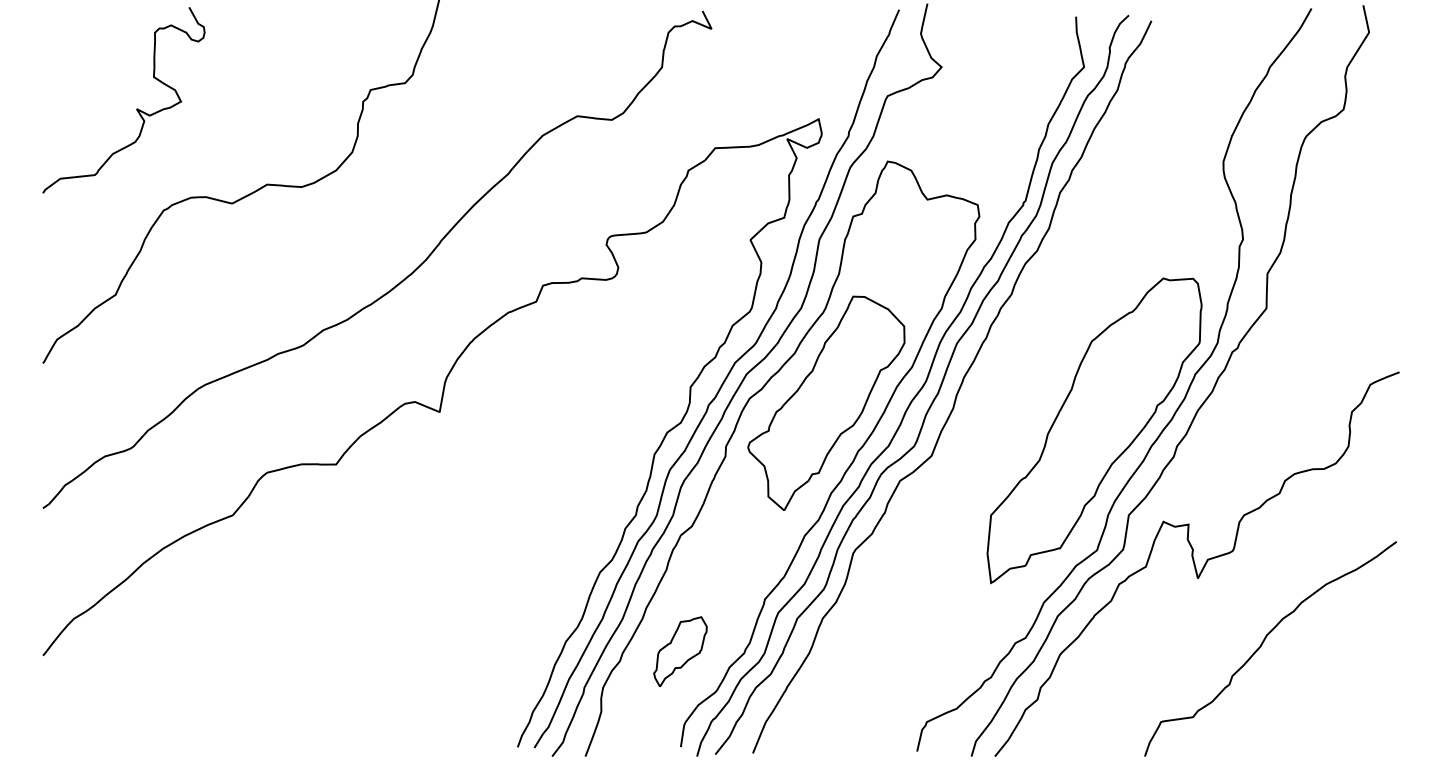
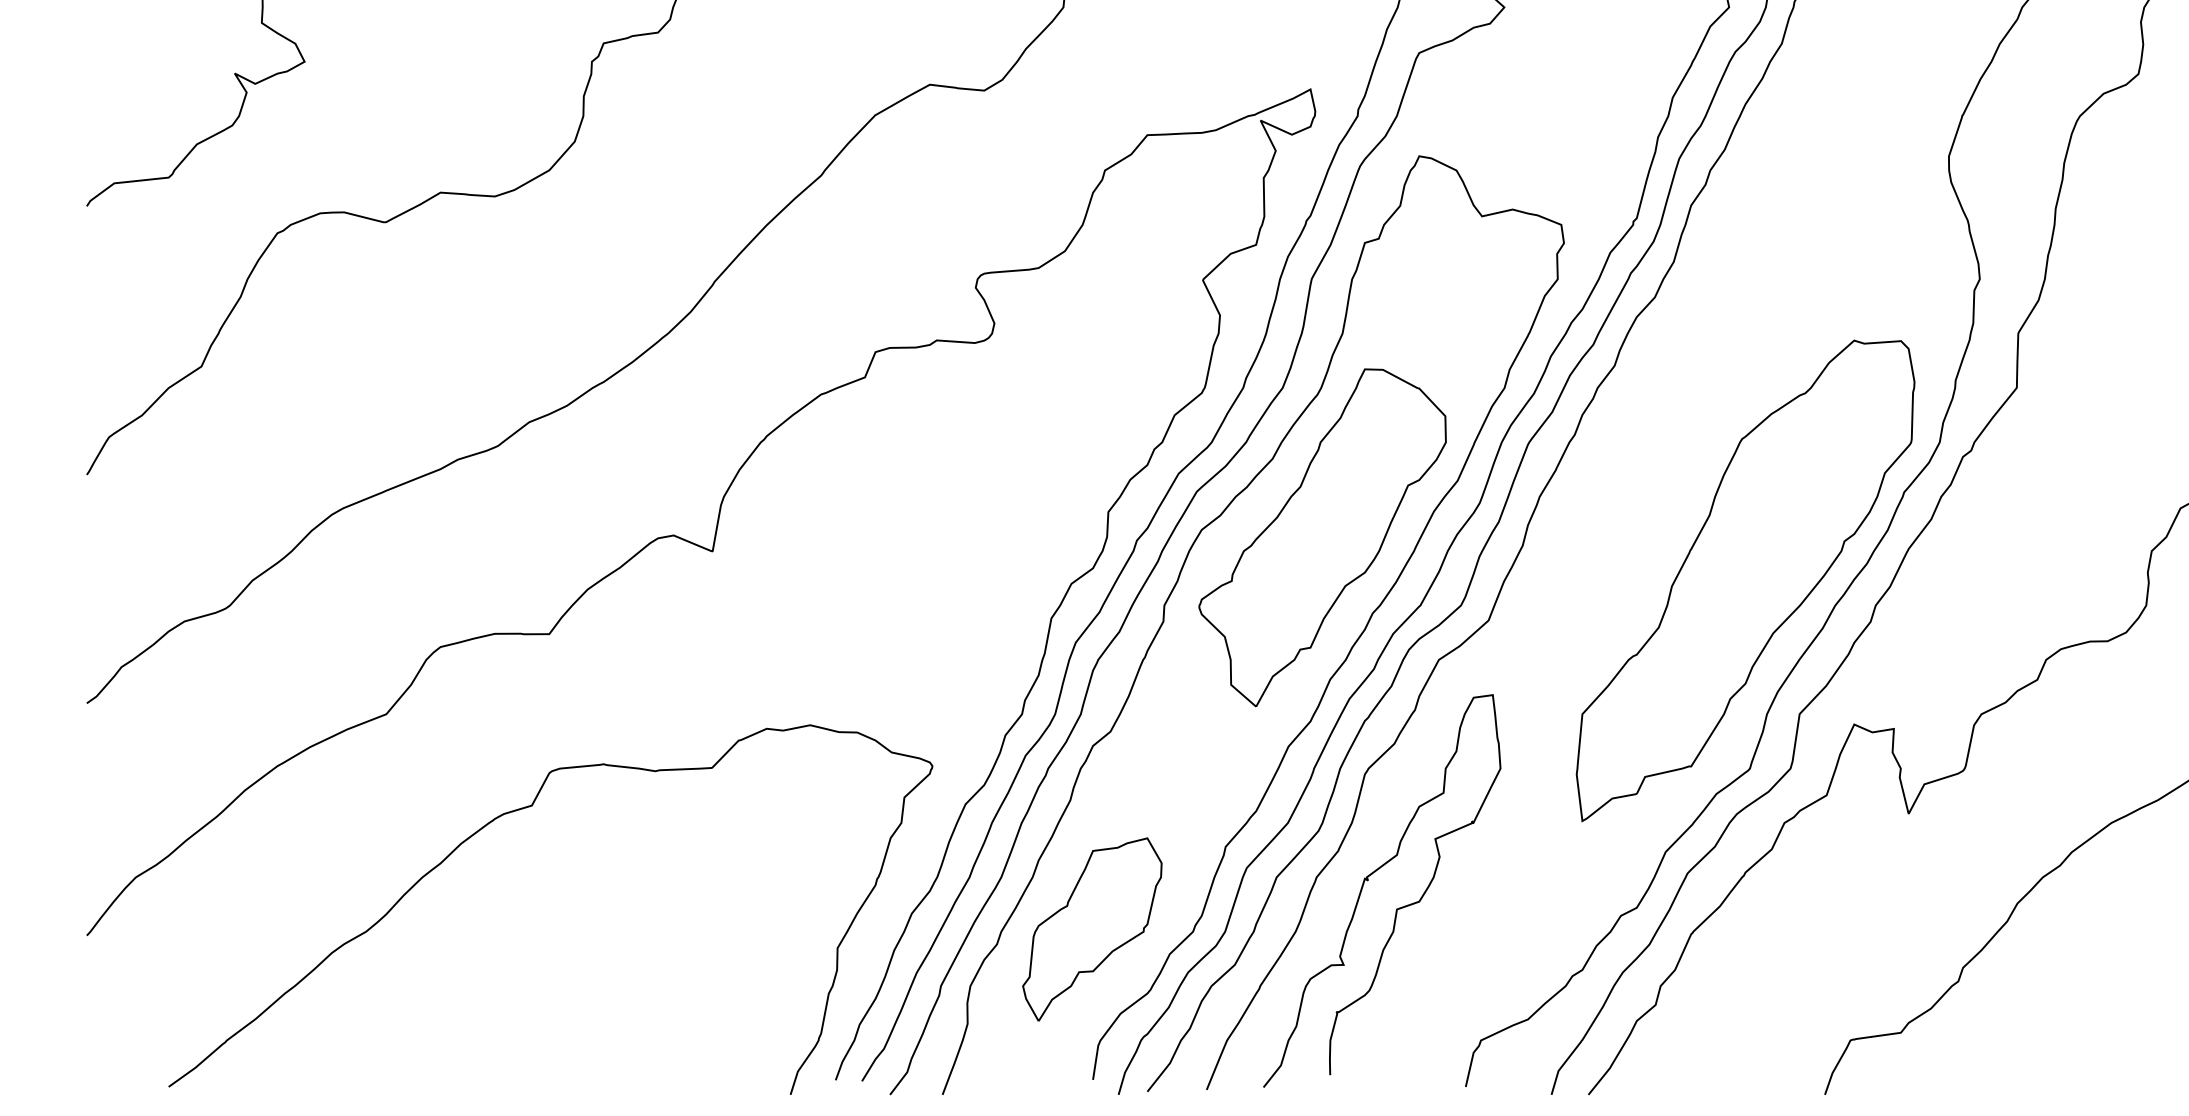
curve: (315, 577) -> (516, 812), added
curve: (855, 621) -> (1368, 881), added
part: (680, 651) -> (1092, 929), size x1.67

